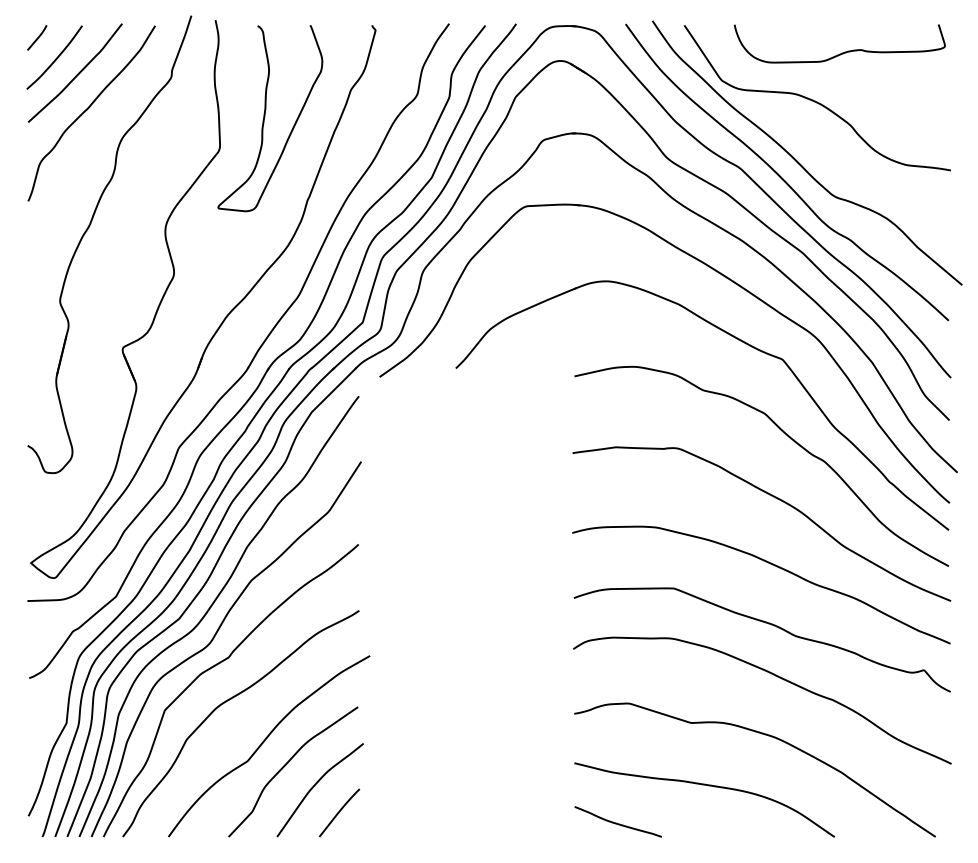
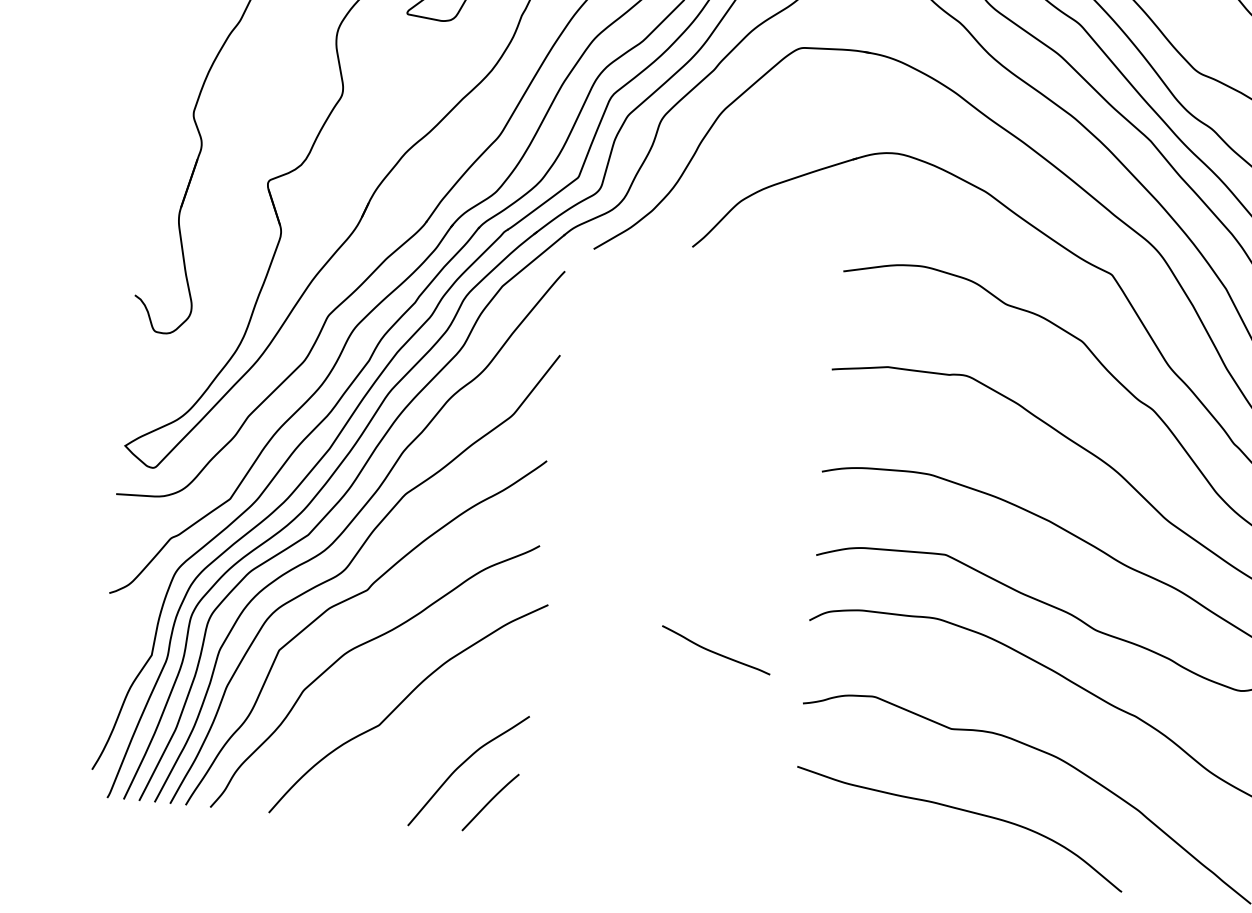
curve: (287, 764) -> (429, 734), removed
curve: (616, 822) -> (713, 650), moved

